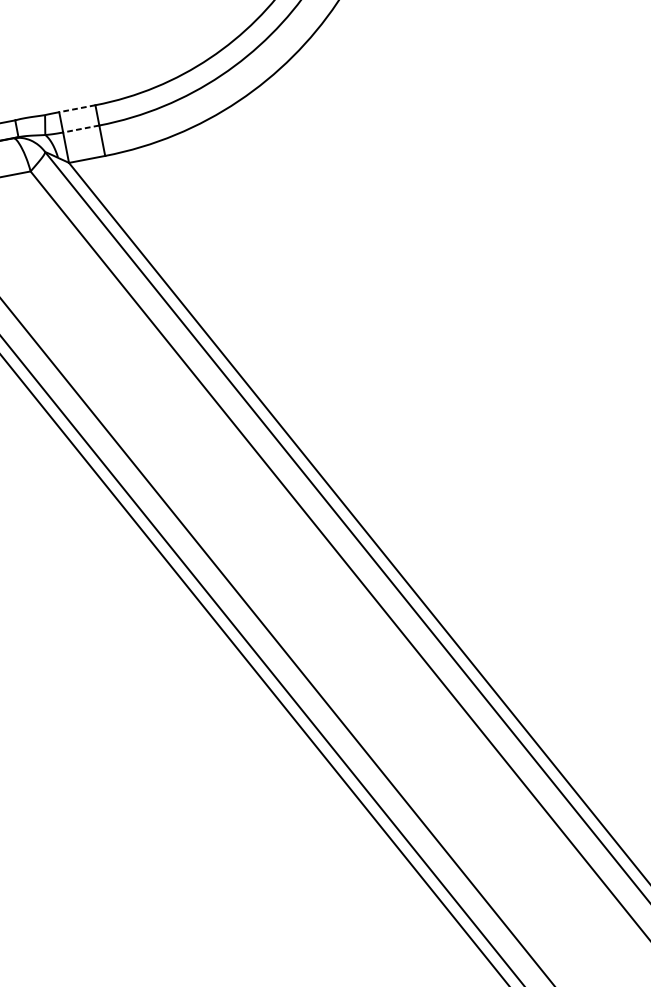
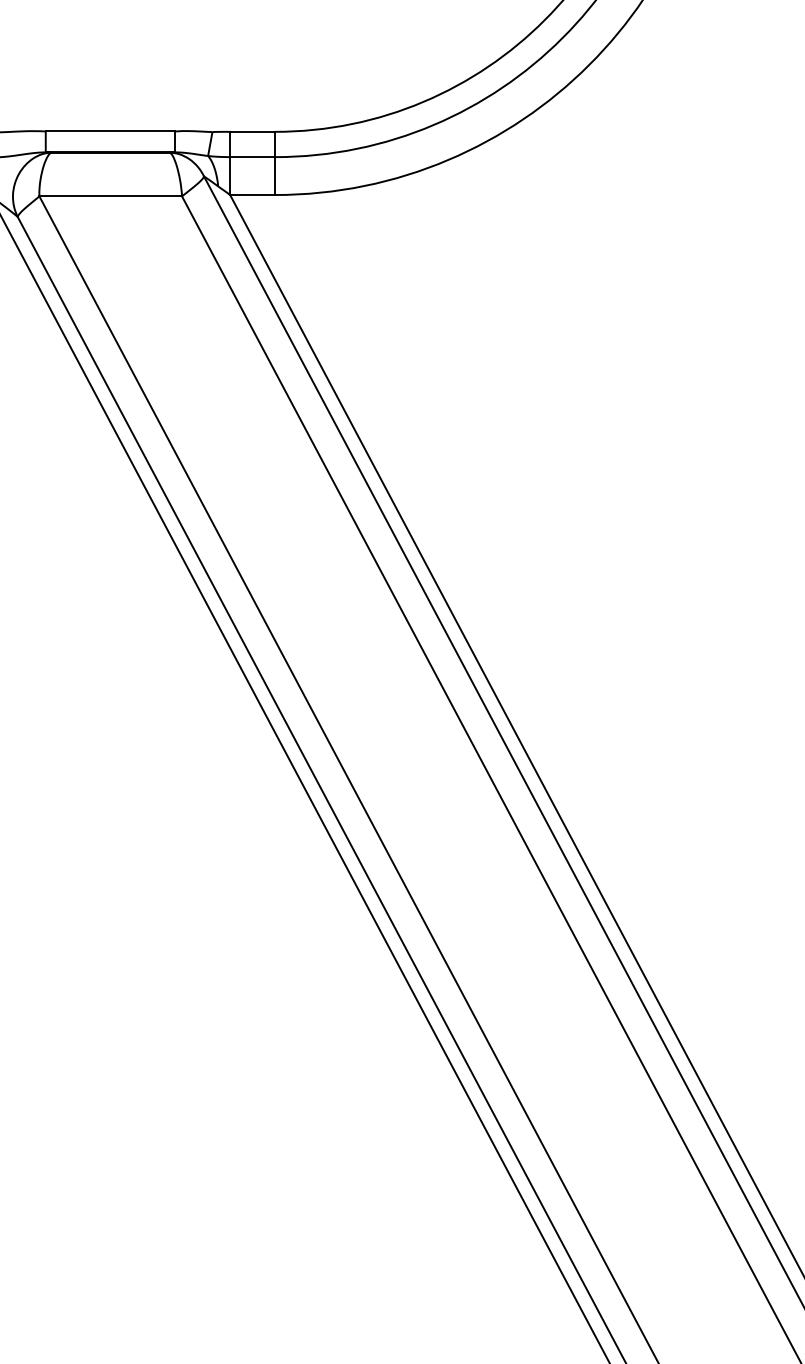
line: (77, 108) -> (252, 131), dashed -> solid
line: (81, 129) -> (252, 157), dashed -> solid

